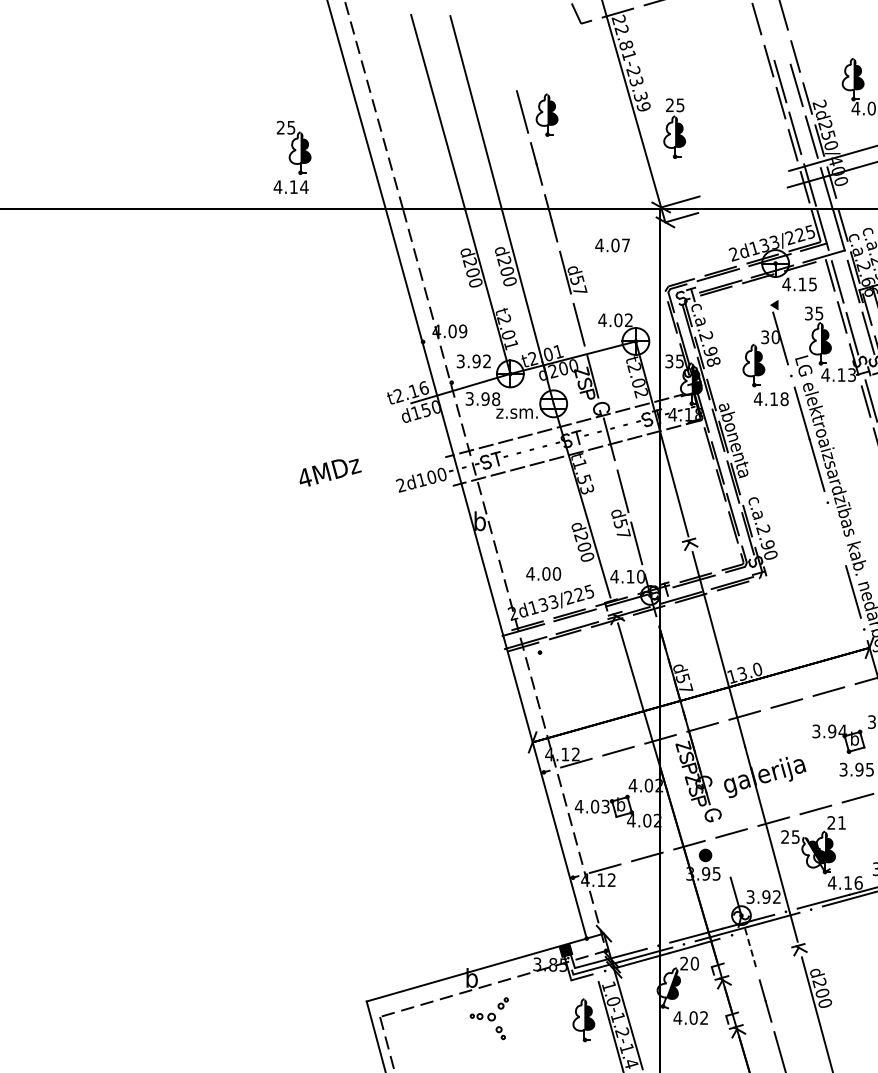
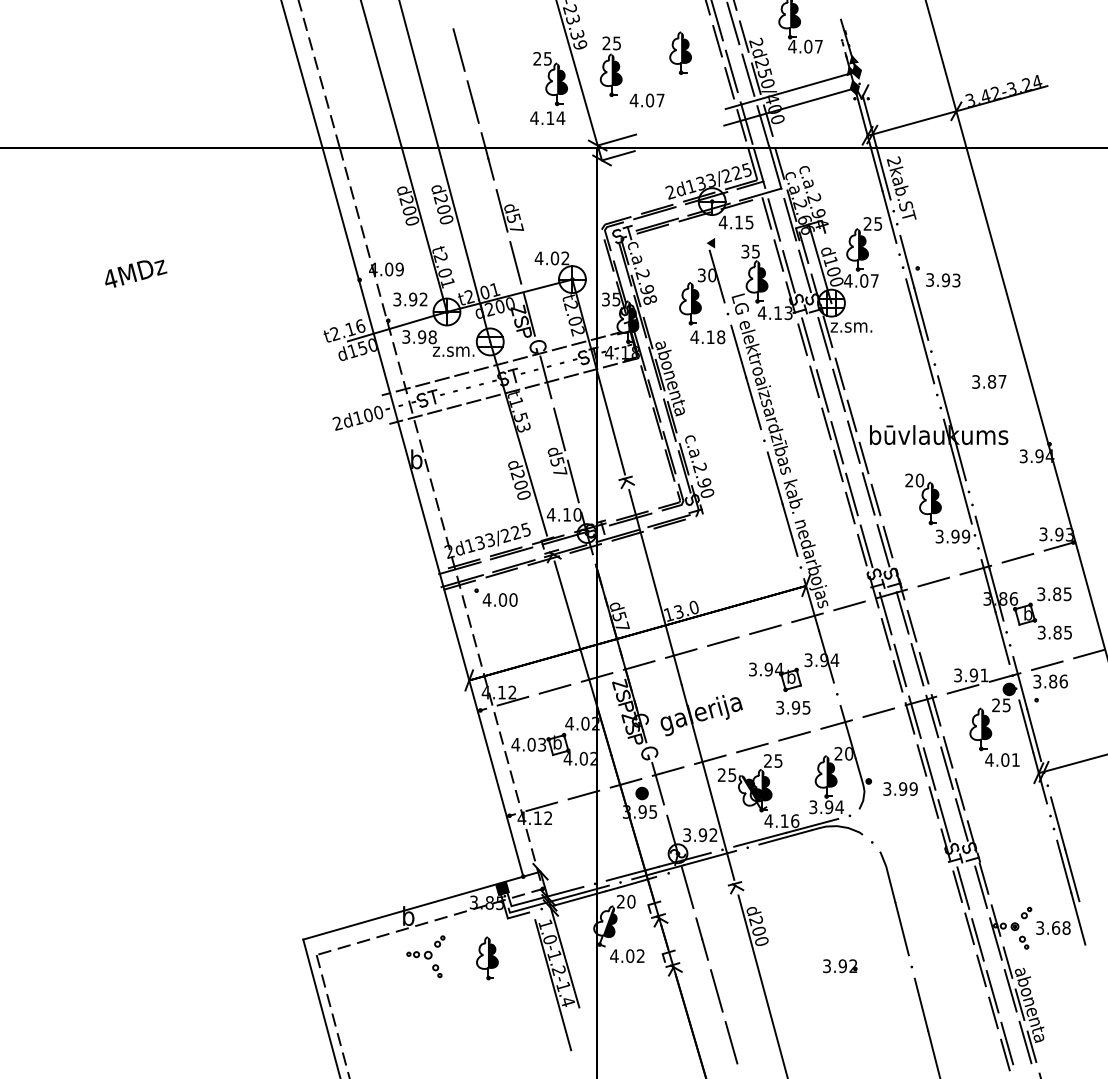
part: (546, 114) -> (680, 52), moved
part: (291, 157) -> (548, 88), moved
text: (611, 245) -> (646, 100), moved
text: (330, 472) -> (136, 273), moved
line: (837, 540) -> (774, 478), added
text: (542, 573) -> (499, 599), moved
text: (841, 822) -> (778, 760), 21 -> 25
line: (721, 845) -> (658, 783), added
line: (750, 949) -> (687, 887), dashed -> solid
part: (583, 1020) -> (487, 958), moved

